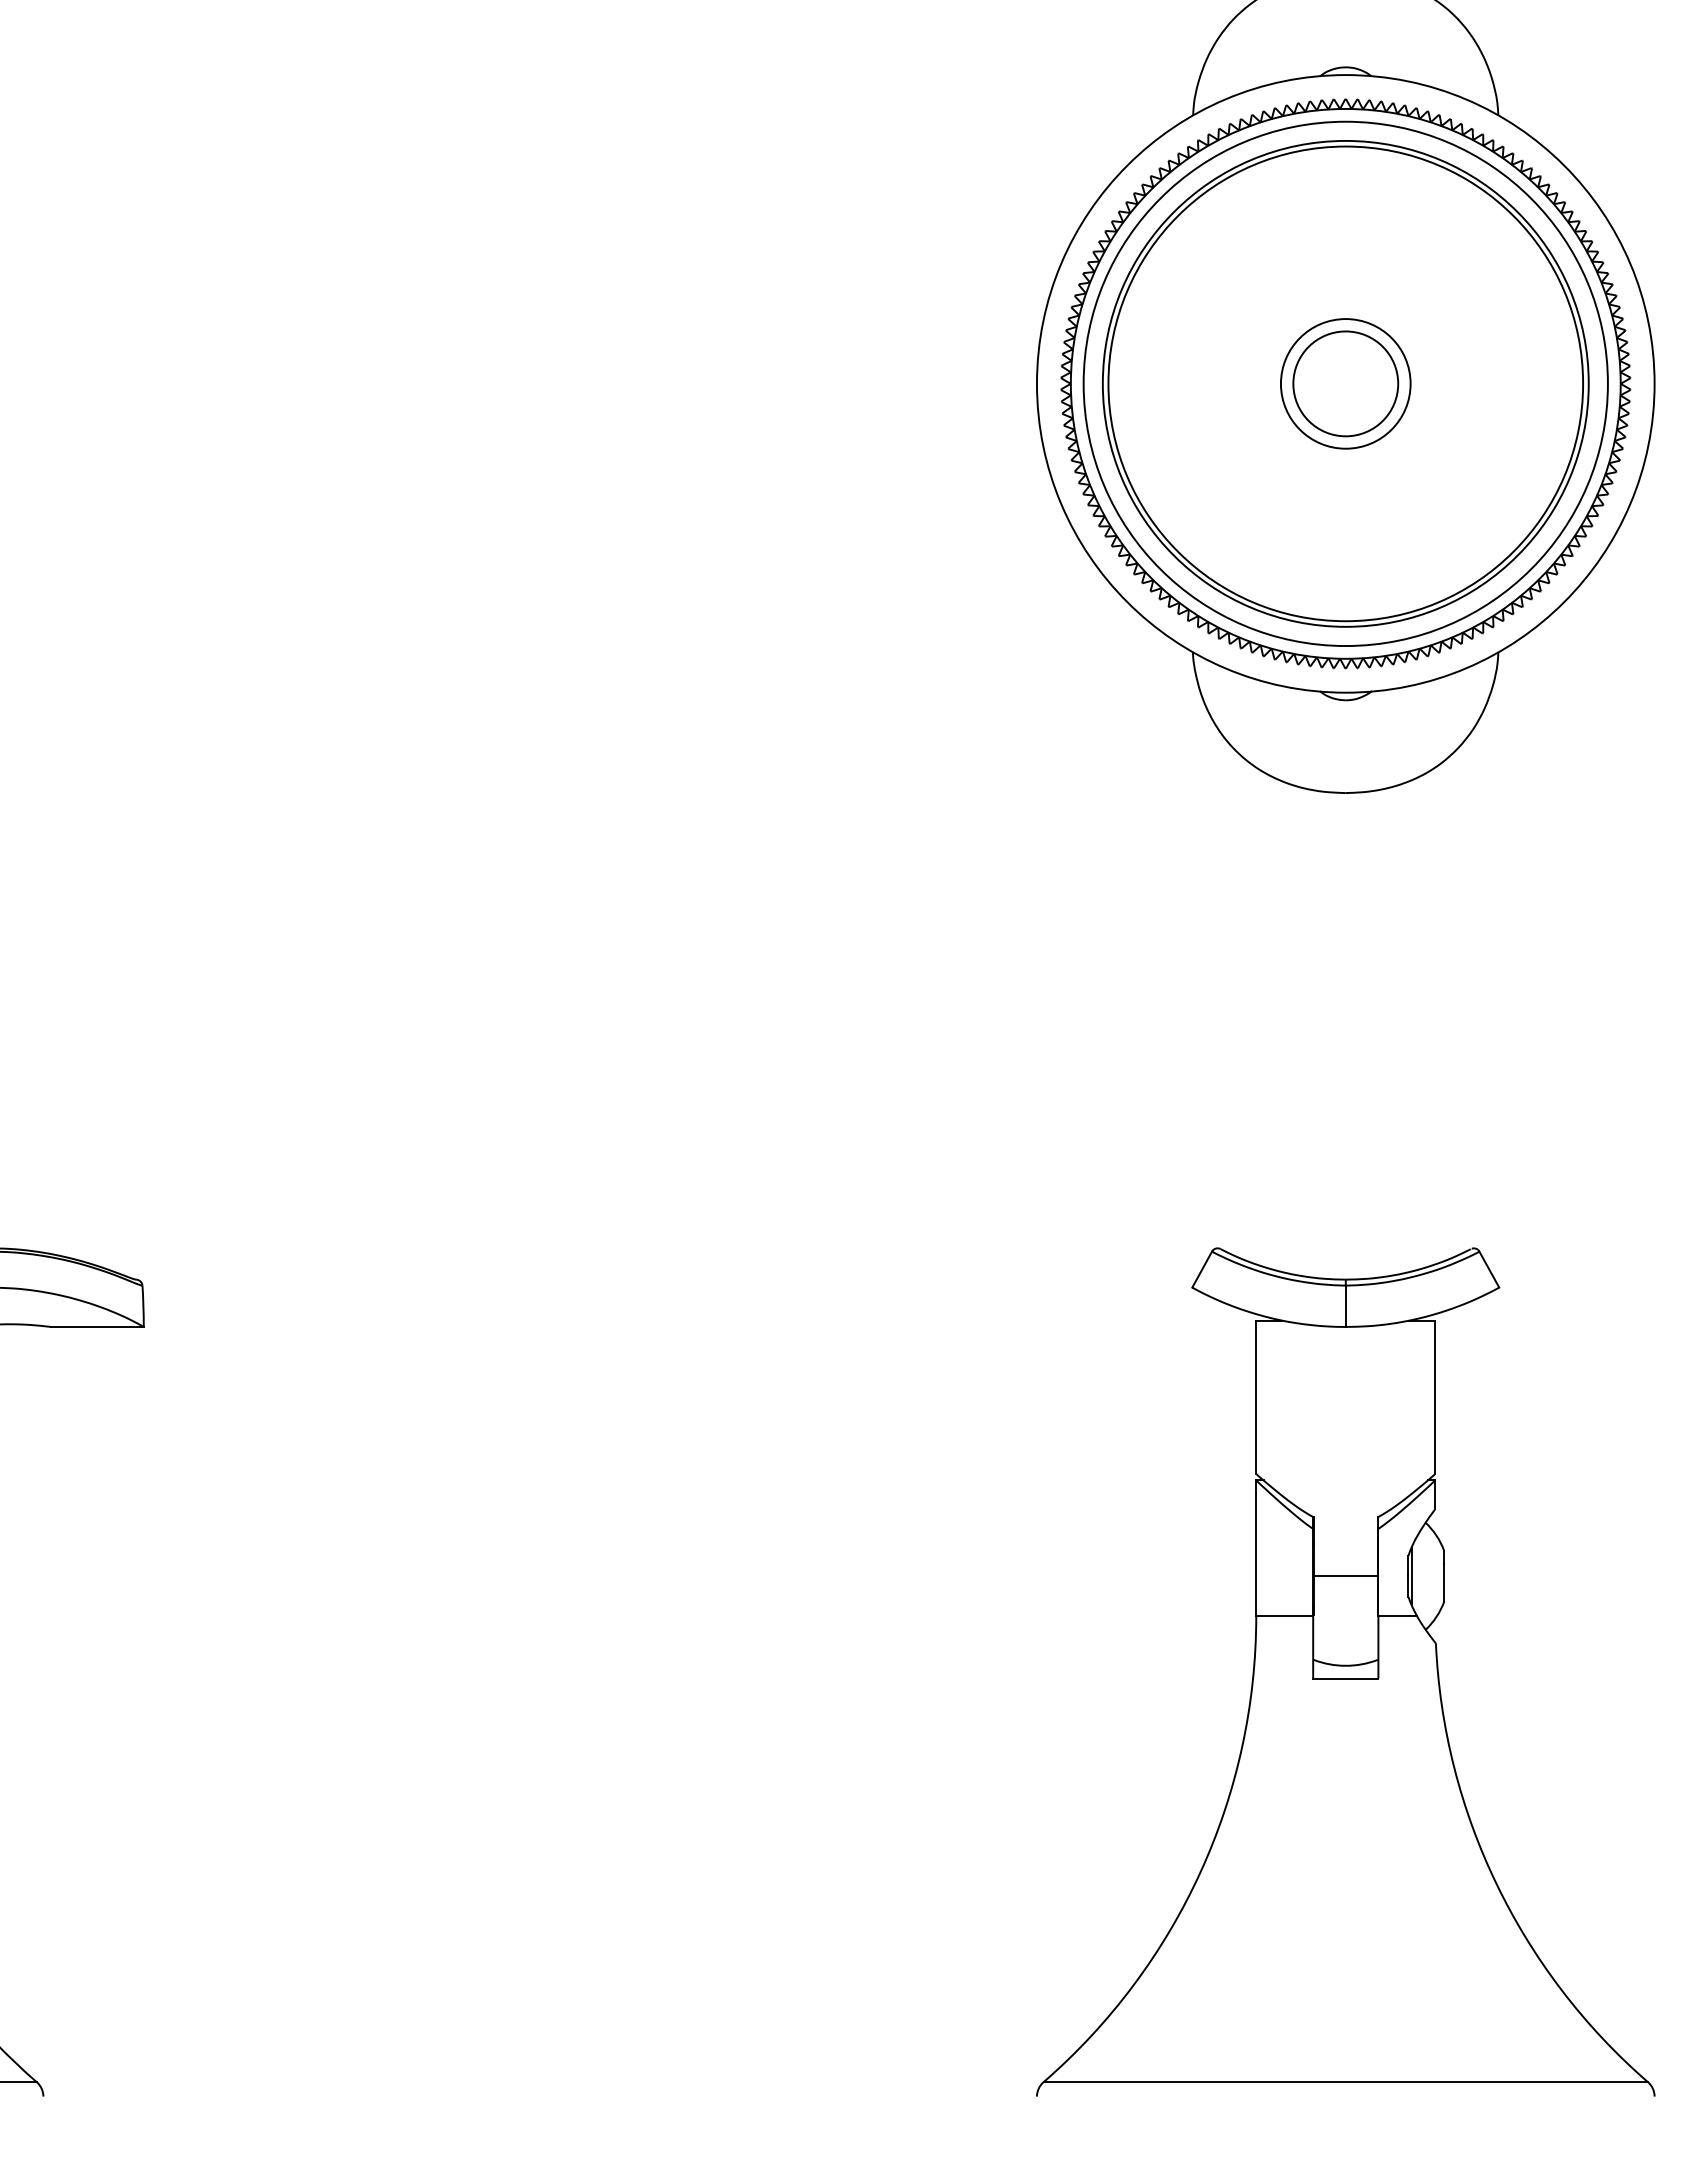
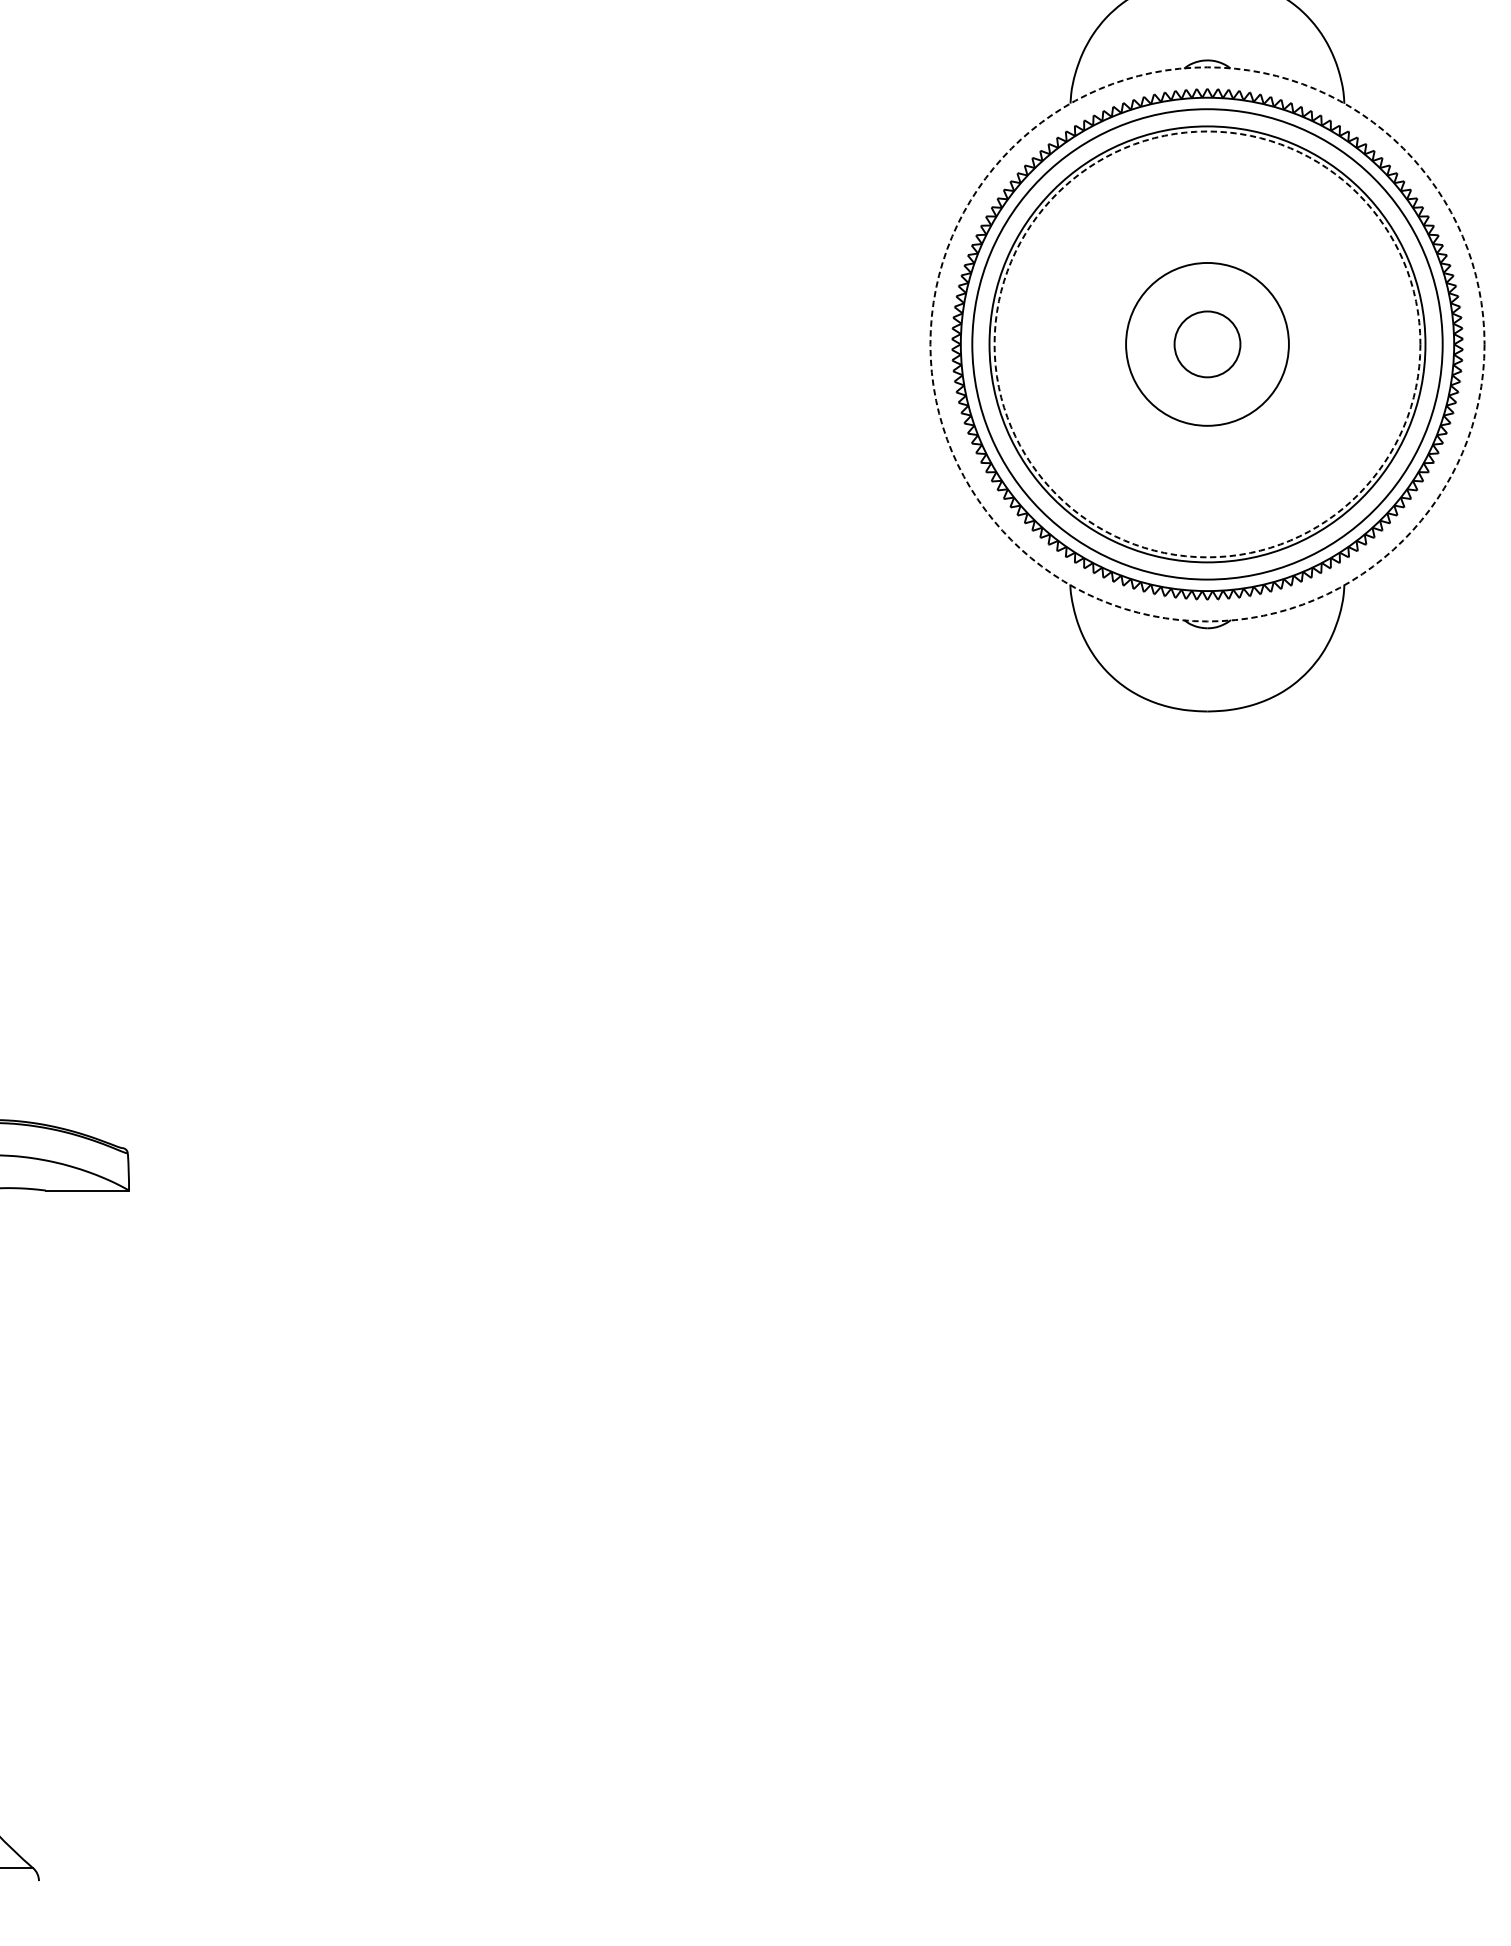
circle: (1345, 383) -> (1207, 344), size x0.7
circle: (1345, 383) -> (1207, 344), size x1.4
circle: (1345, 383) -> (1207, 344), solid -> dashed
circle: (1345, 383) -> (1207, 344), solid -> dashed
part: (1345, 1671) -> (1207, 1499), removed

